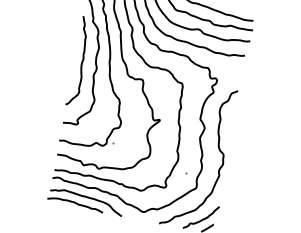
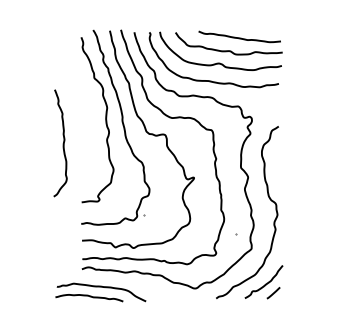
curve: (81, 61) -> (62, 143), moved
part: (85, 201) -> (100, 292), moved

